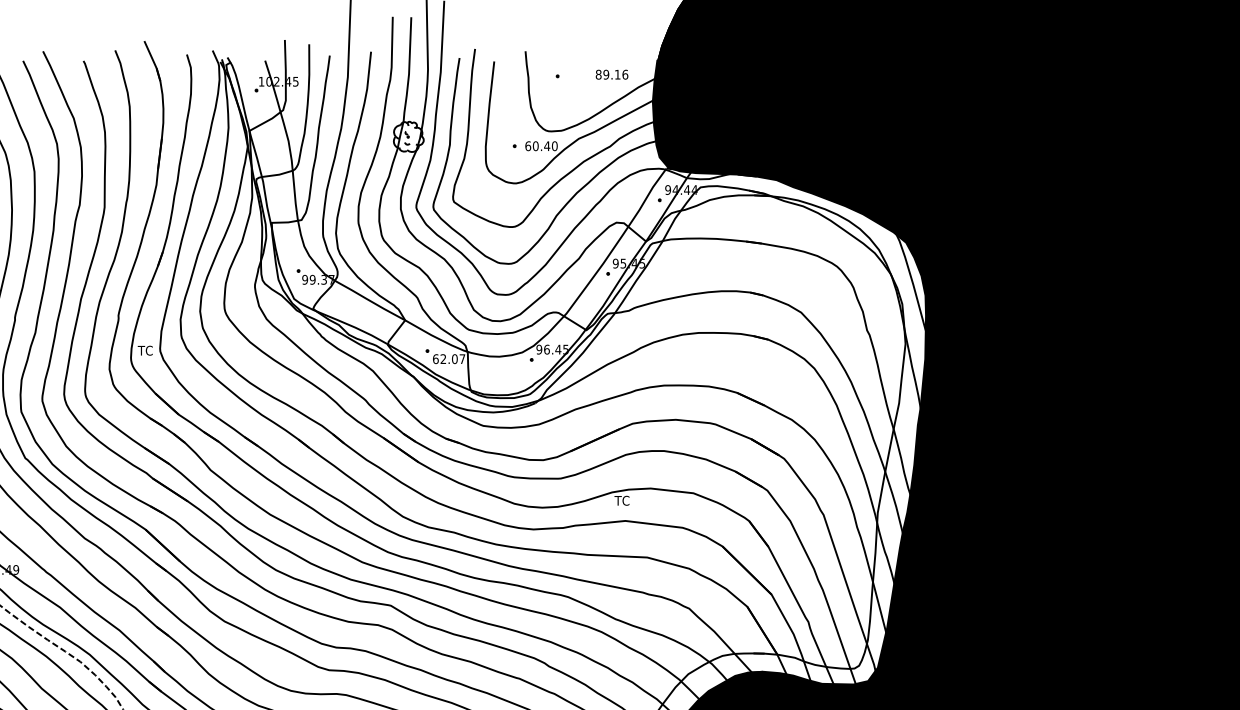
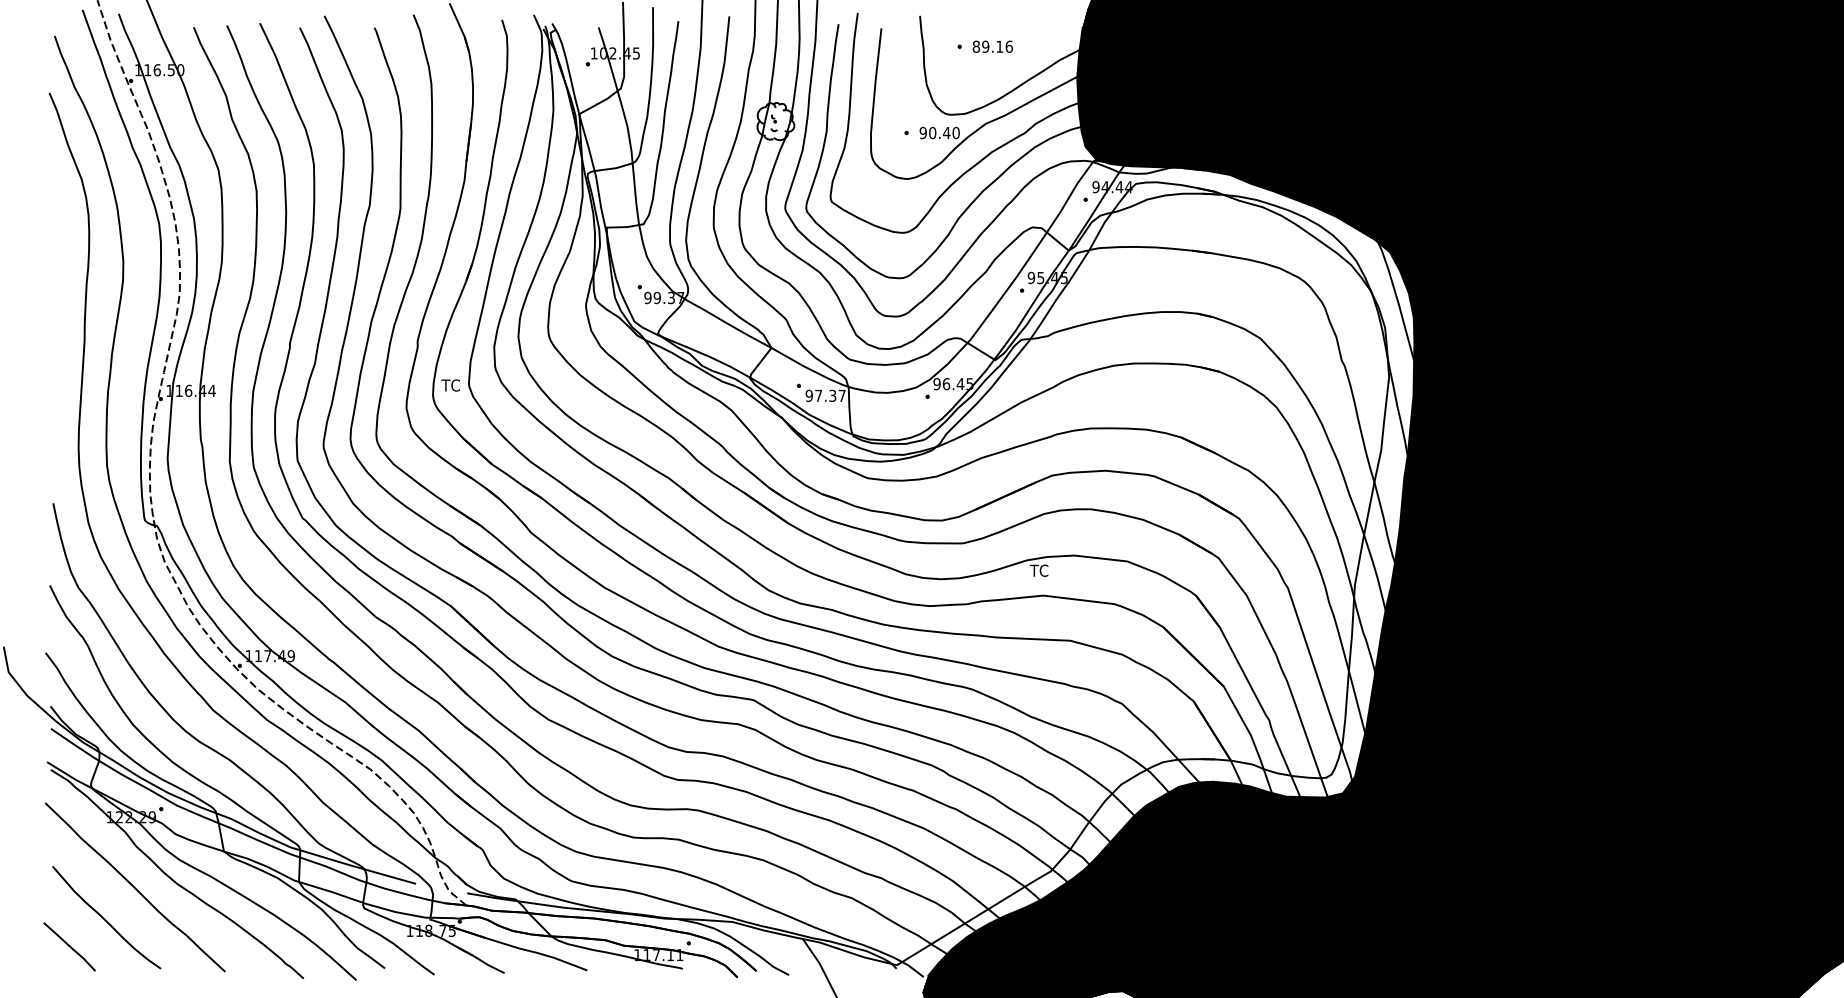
text: (611, 74) -> (992, 46), moved
text: (528, 145) -> (923, 132), 60.40 -> 90.40
text: (444, 358) -> (820, 395), 62.07 -> 97.37

